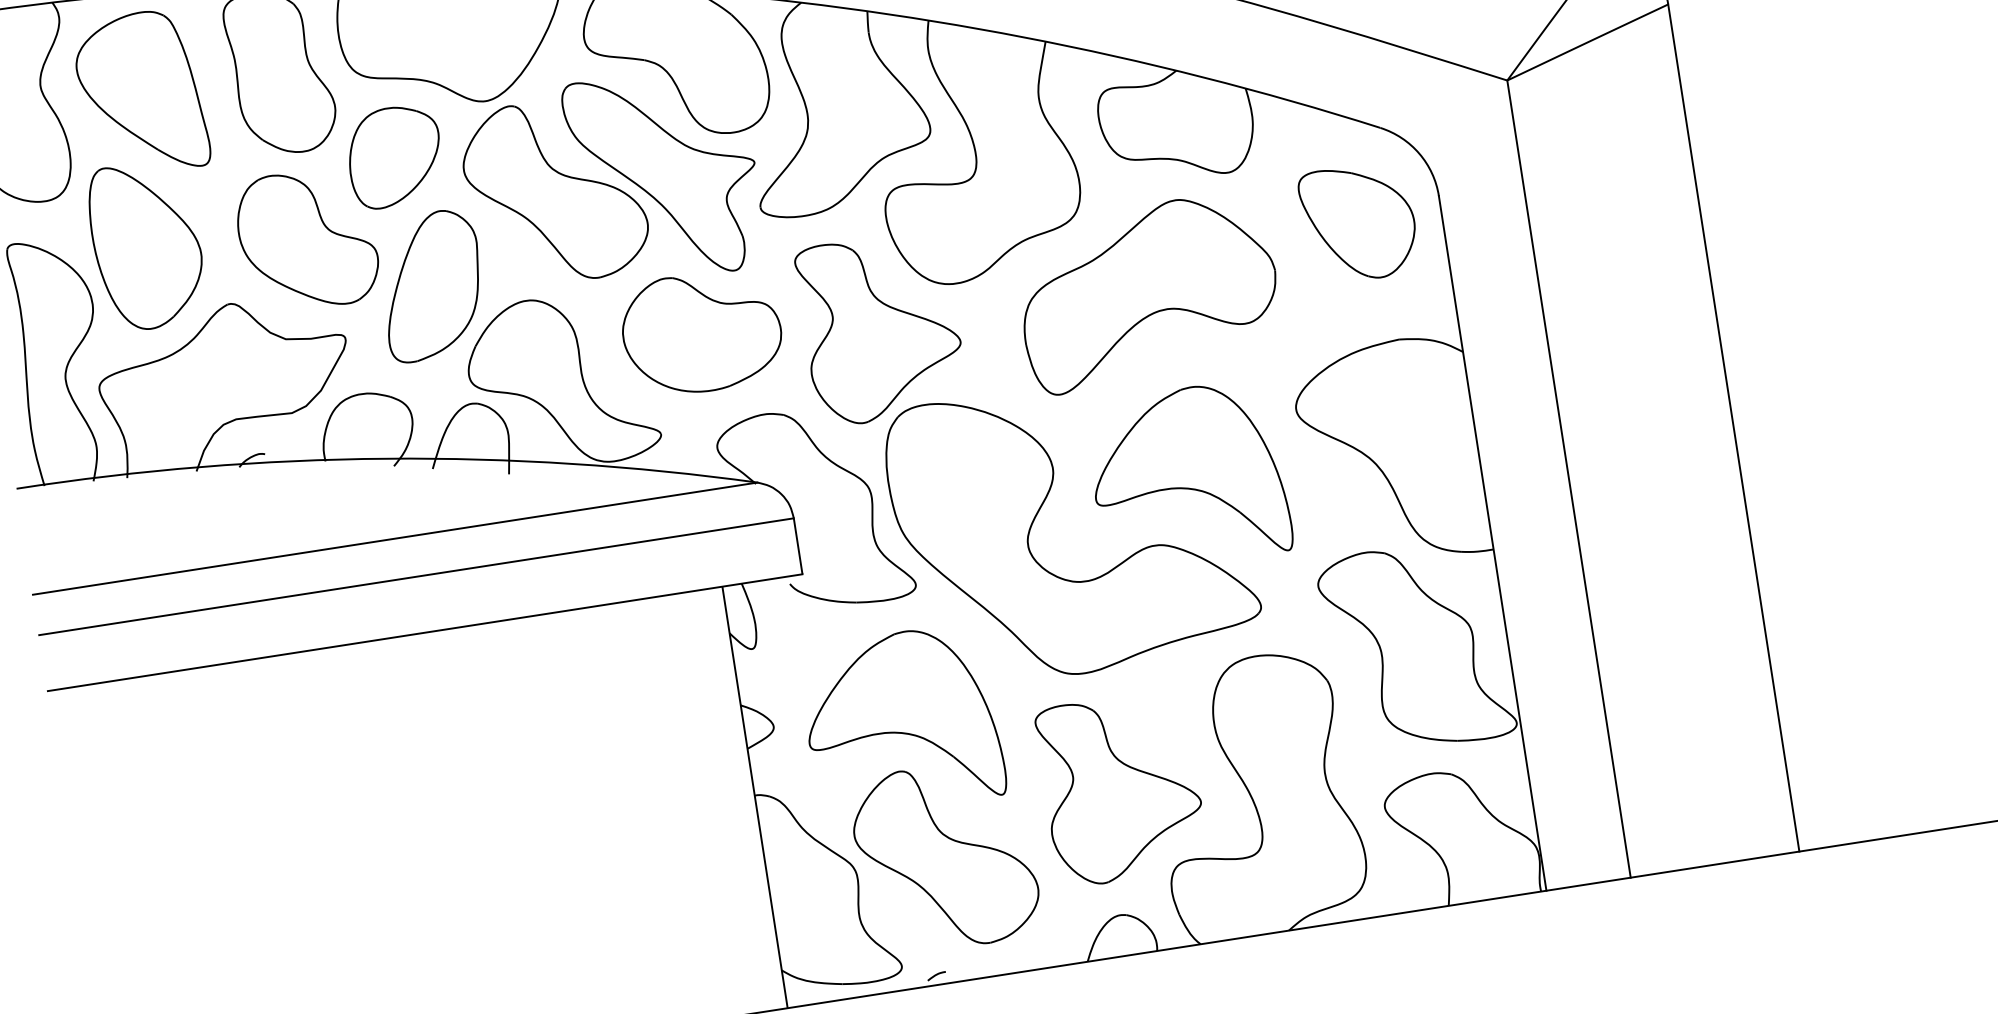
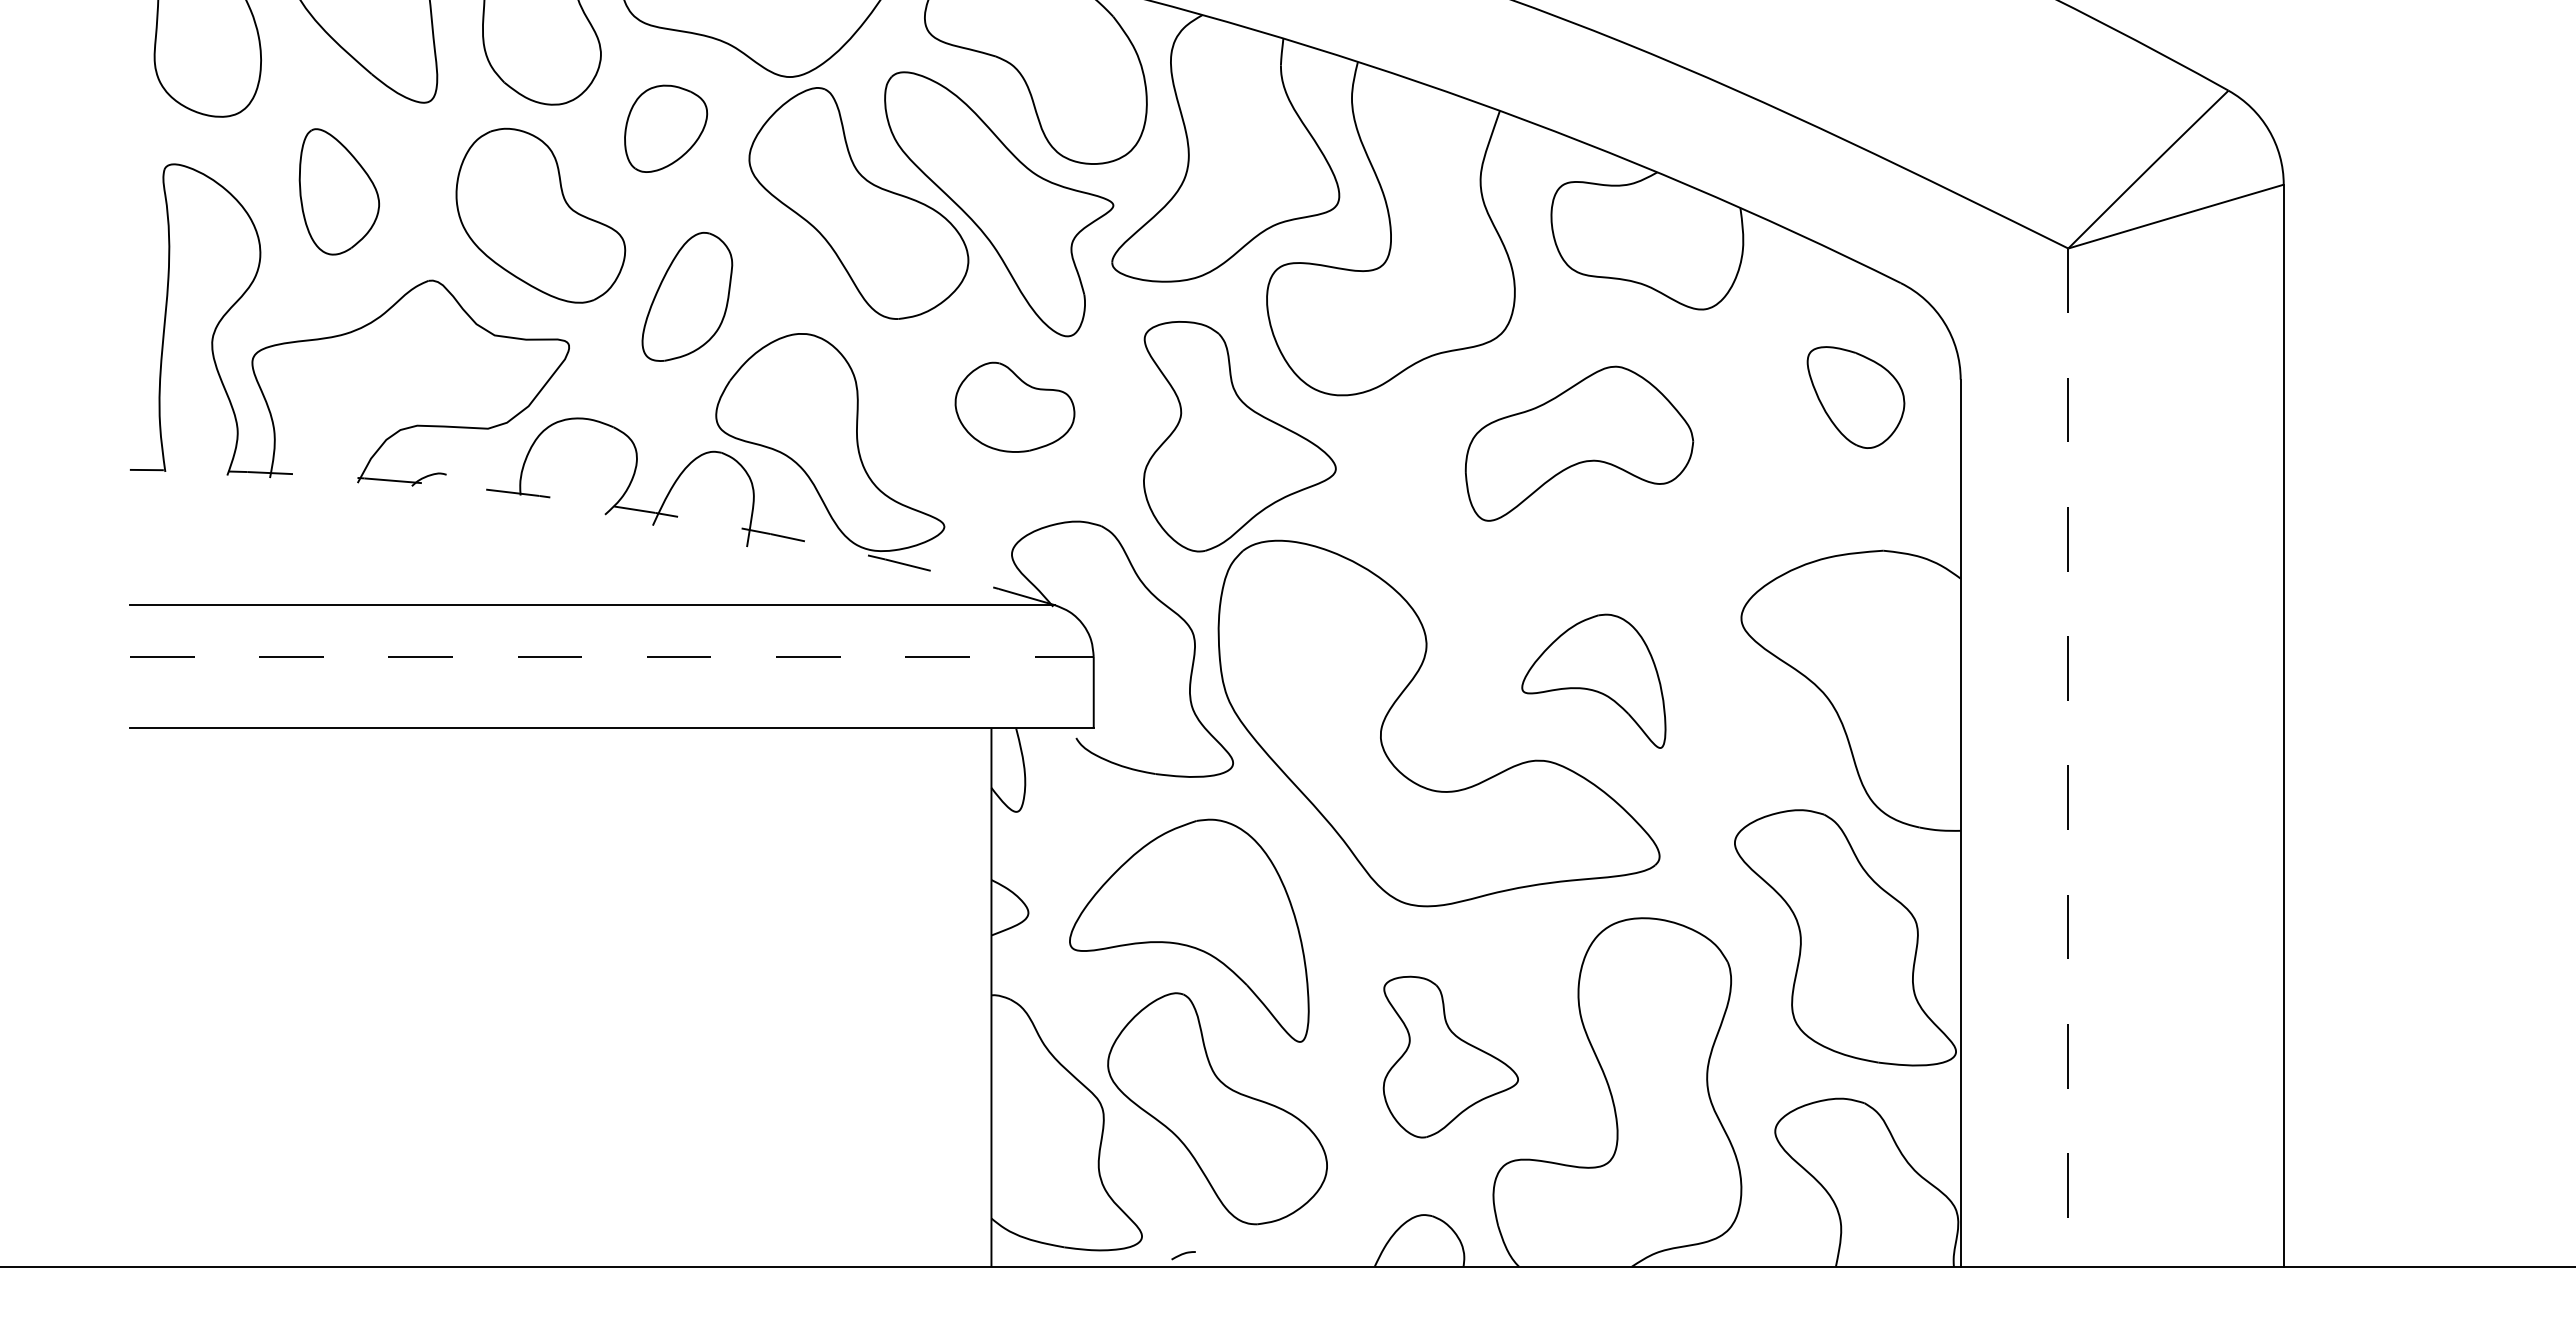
part: (394, 156) -> (665, 128), size x0.7
part: (1358, 222) -> (1855, 397), size x0.7
part: (146, 245) -> (339, 191), size x0.6
part: (432, 285) -> (687, 296), size x0.7
part: (1148, 292) -> (1579, 443), size x0.7
part: (701, 332) -> (1014, 407), size x0.6
arc: (386, 458) -> (597, 503), solid -> dashed
part: (1188, 477) -> (1593, 681), size x0.6
line: (1569, 479) -> (2068, 758), solid -> dashed
line: (416, 576) -> (611, 656), solid -> dashed
part: (1121, 787) -> (1450, 1056), size x0.7

